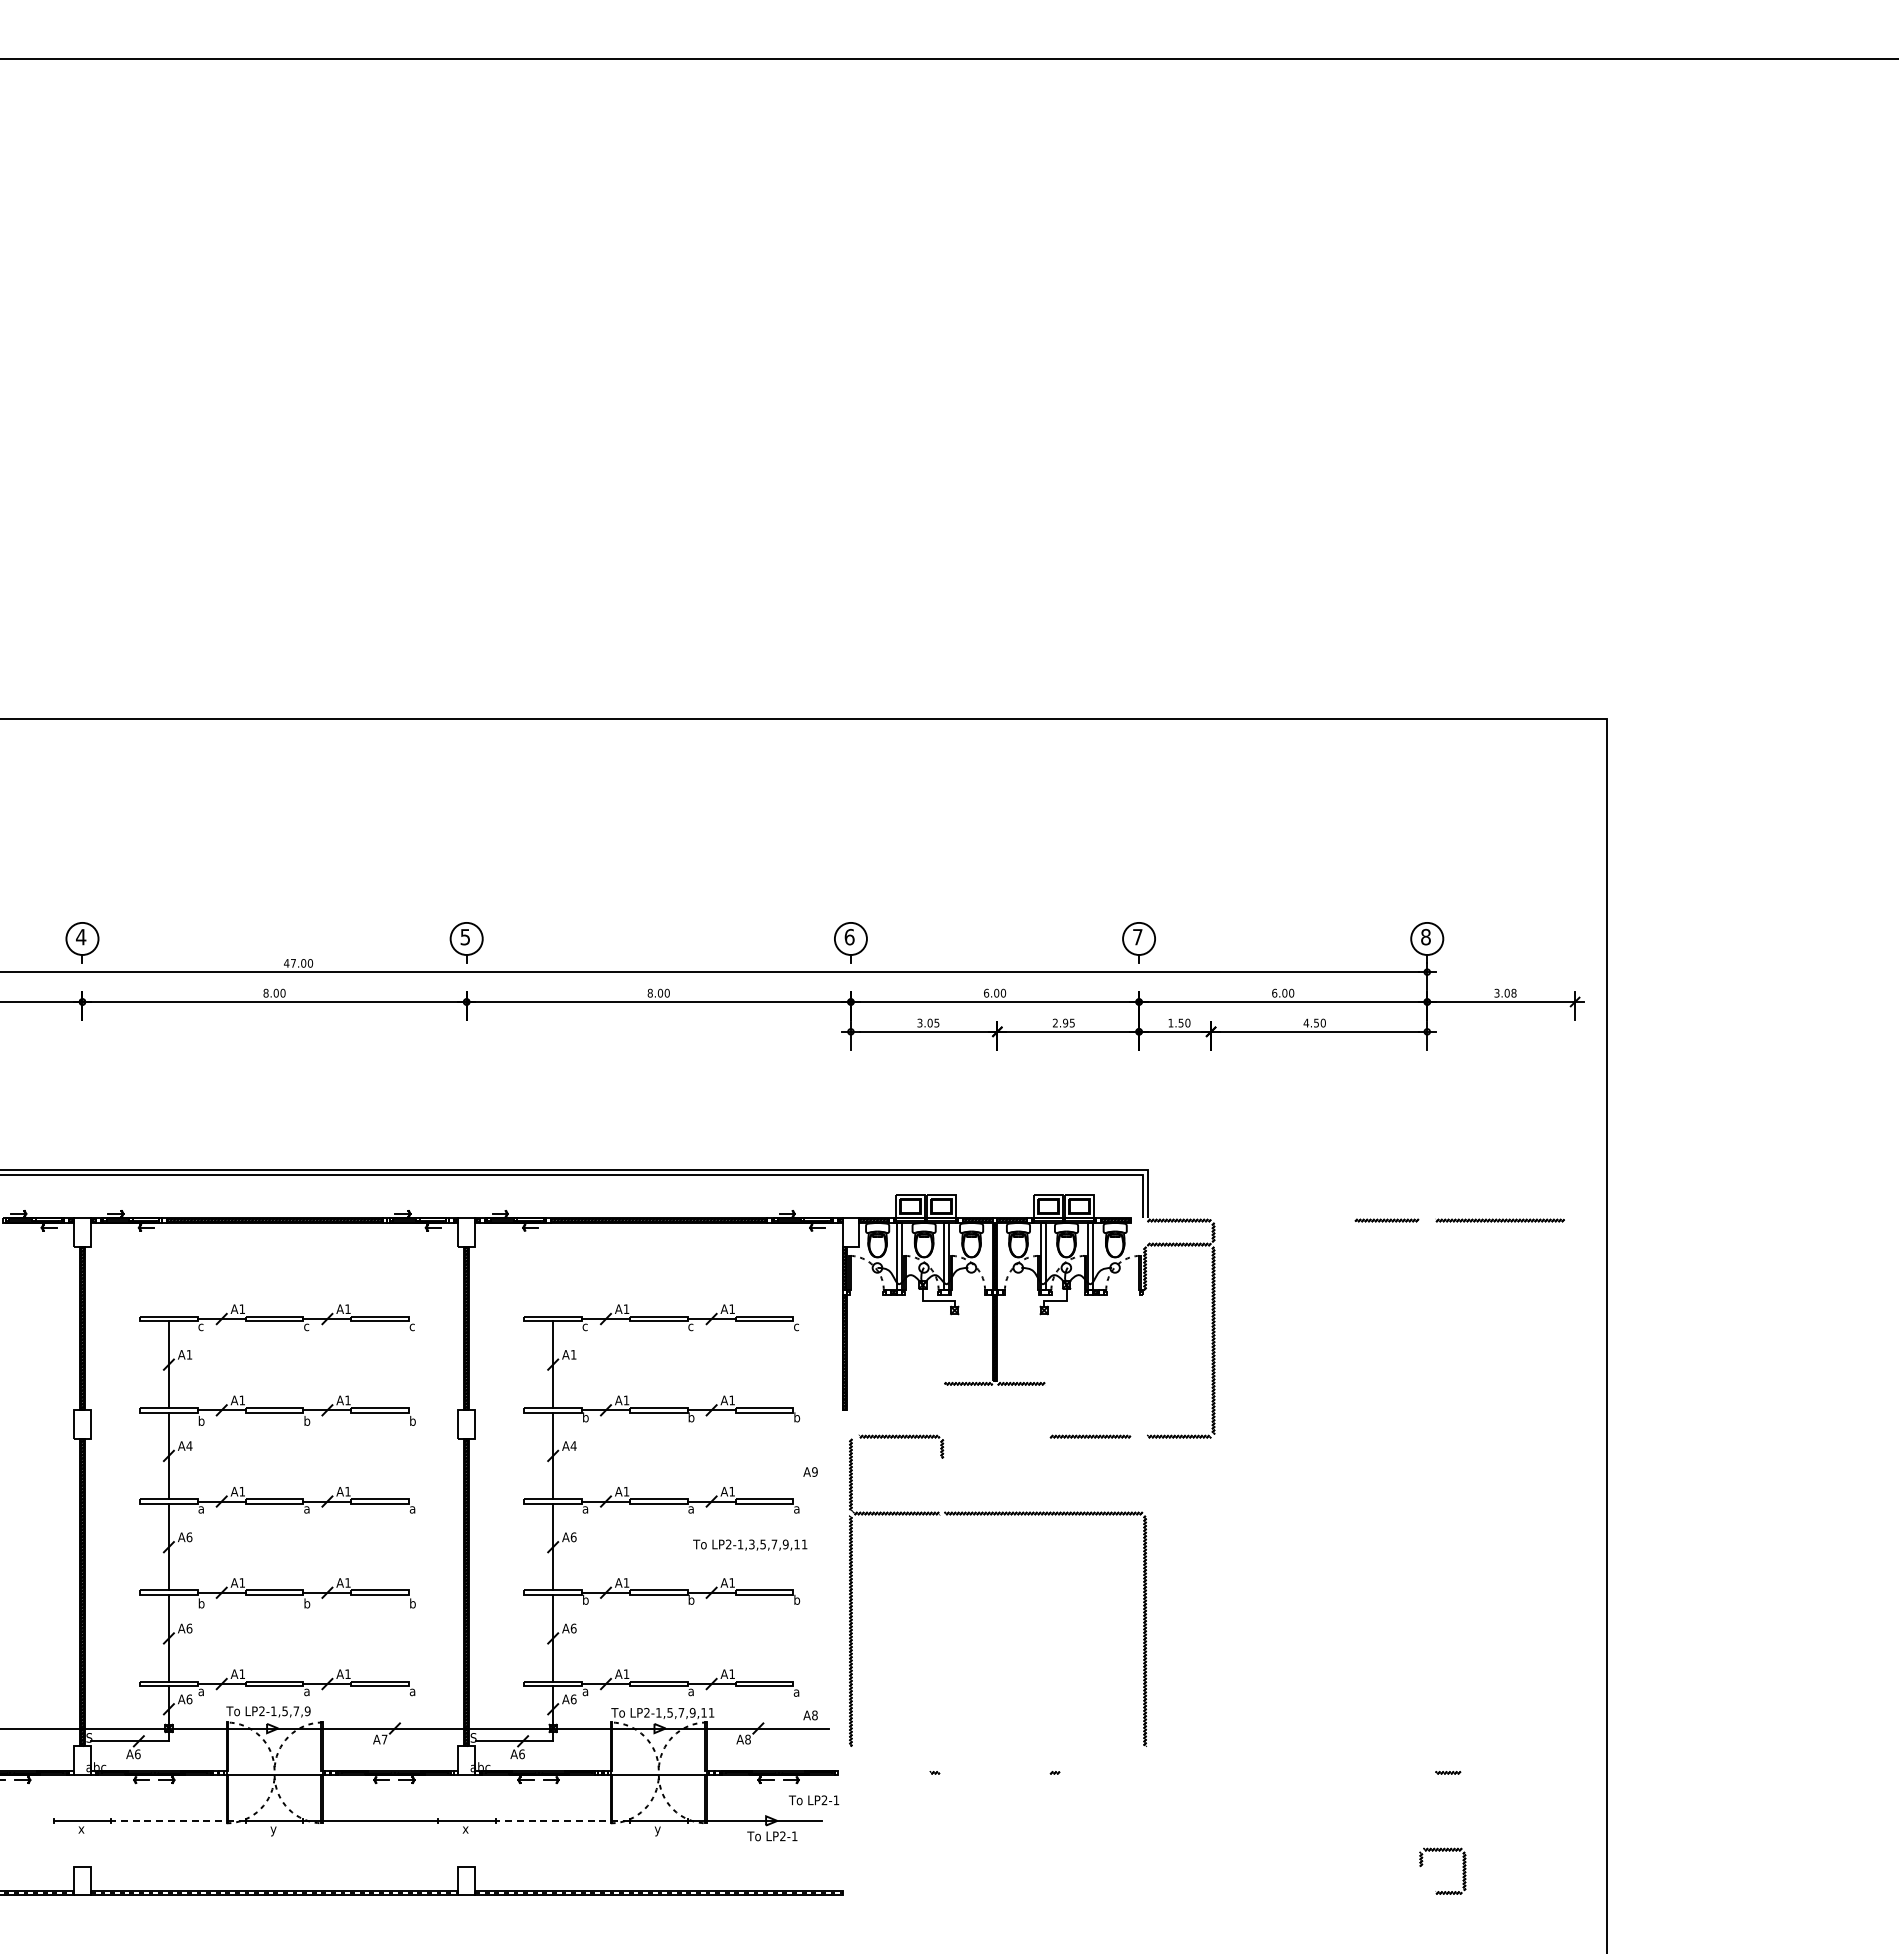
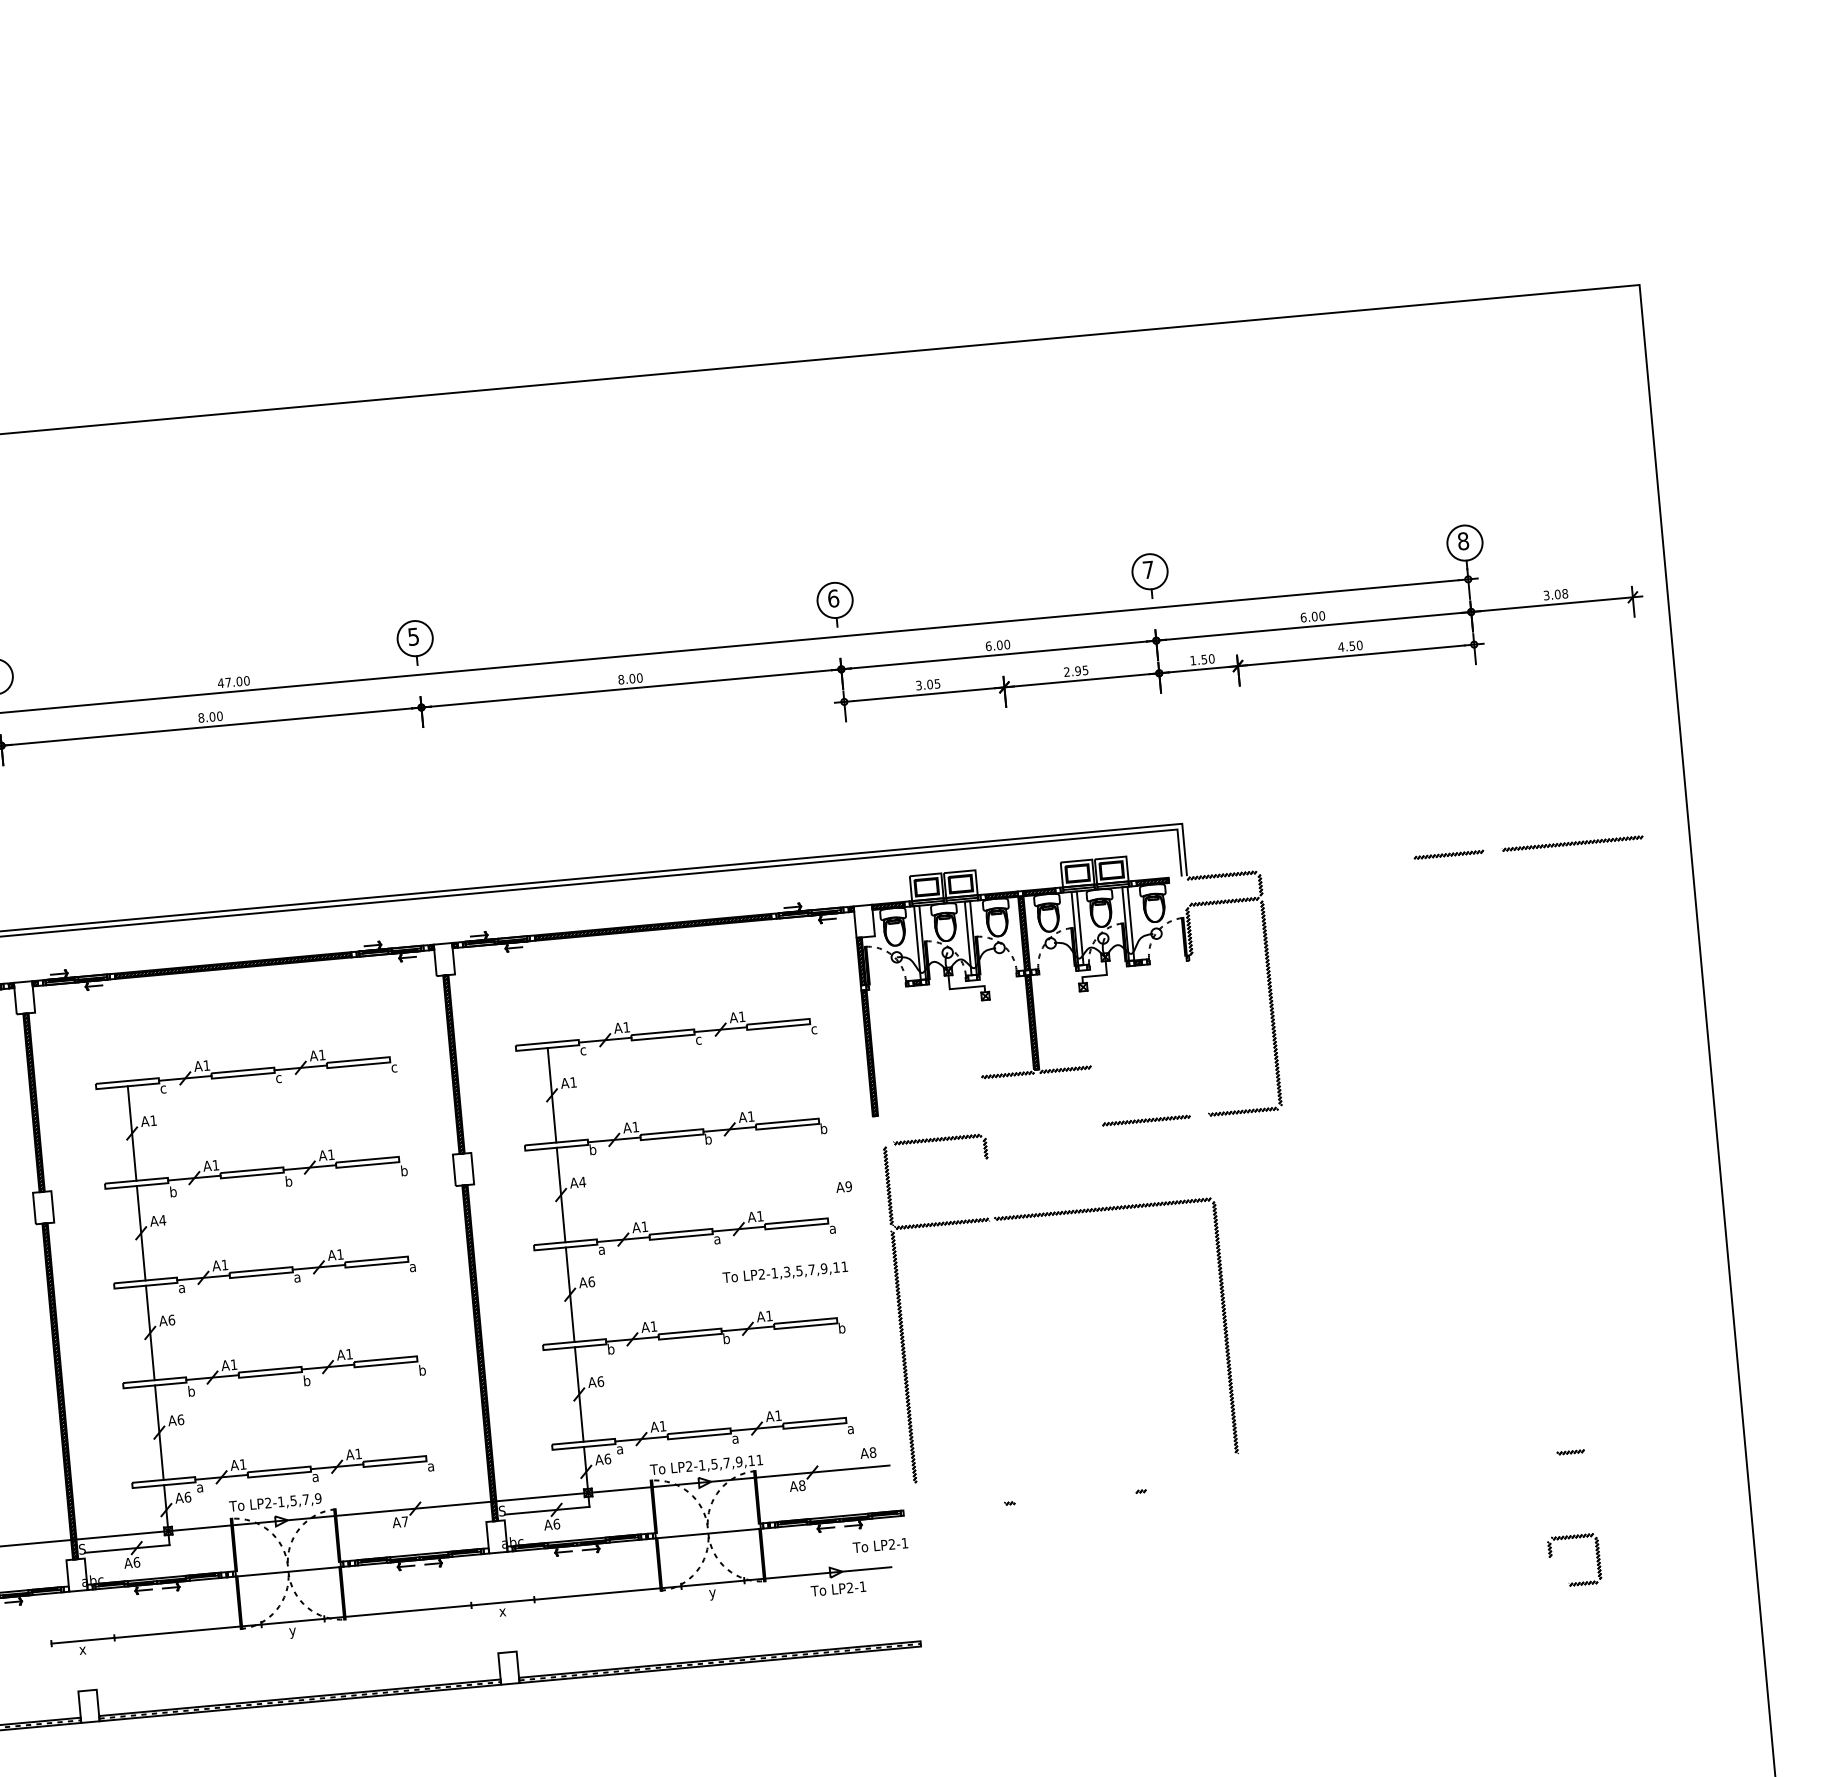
line: (178, 1821) -> (188, 1631), dashed -> solid
line: (562, 1821) -> (607, 1593), dashed -> solid

